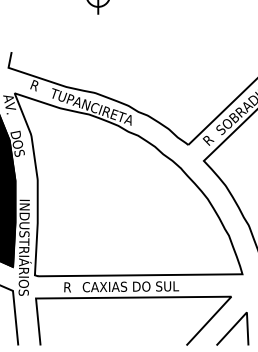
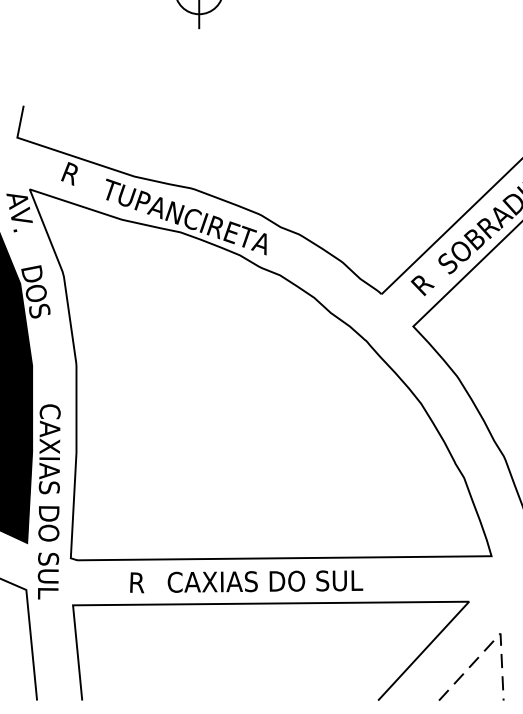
text: (24, 247) -> (49, 501), INDUSTRIÁRIOS -> CAXIAS DO SUL
line: (243, 316) -> (493, 641), solid -> dashed

